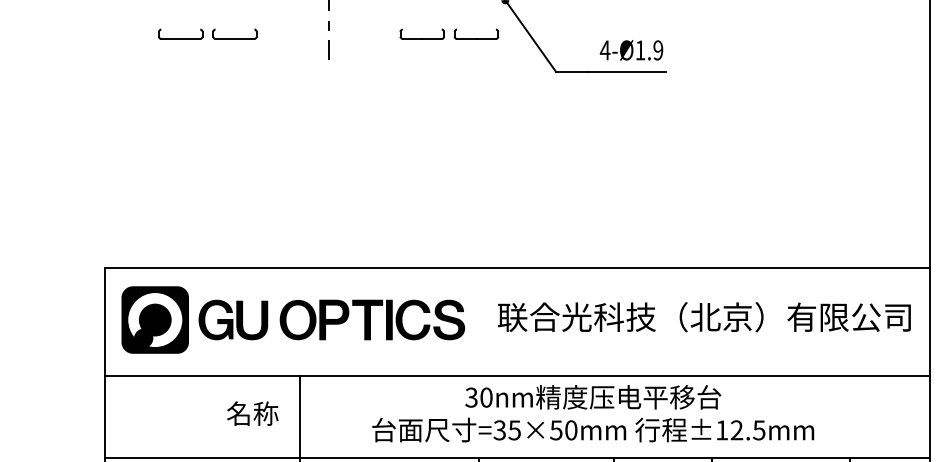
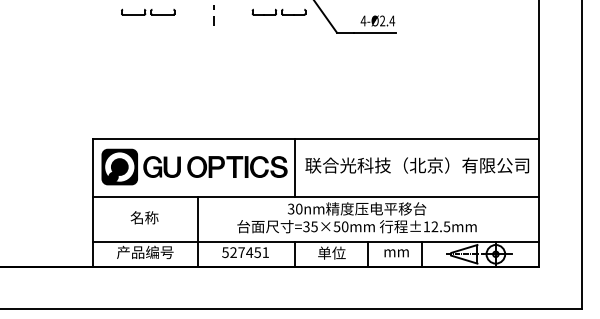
text: (649, 49) -> (387, 20), 4-Ø1.9 -> 4-Ø2.4
line: (479, 320) -> (295, 167), added
text: (252, 413) -> (144, 217), moved

